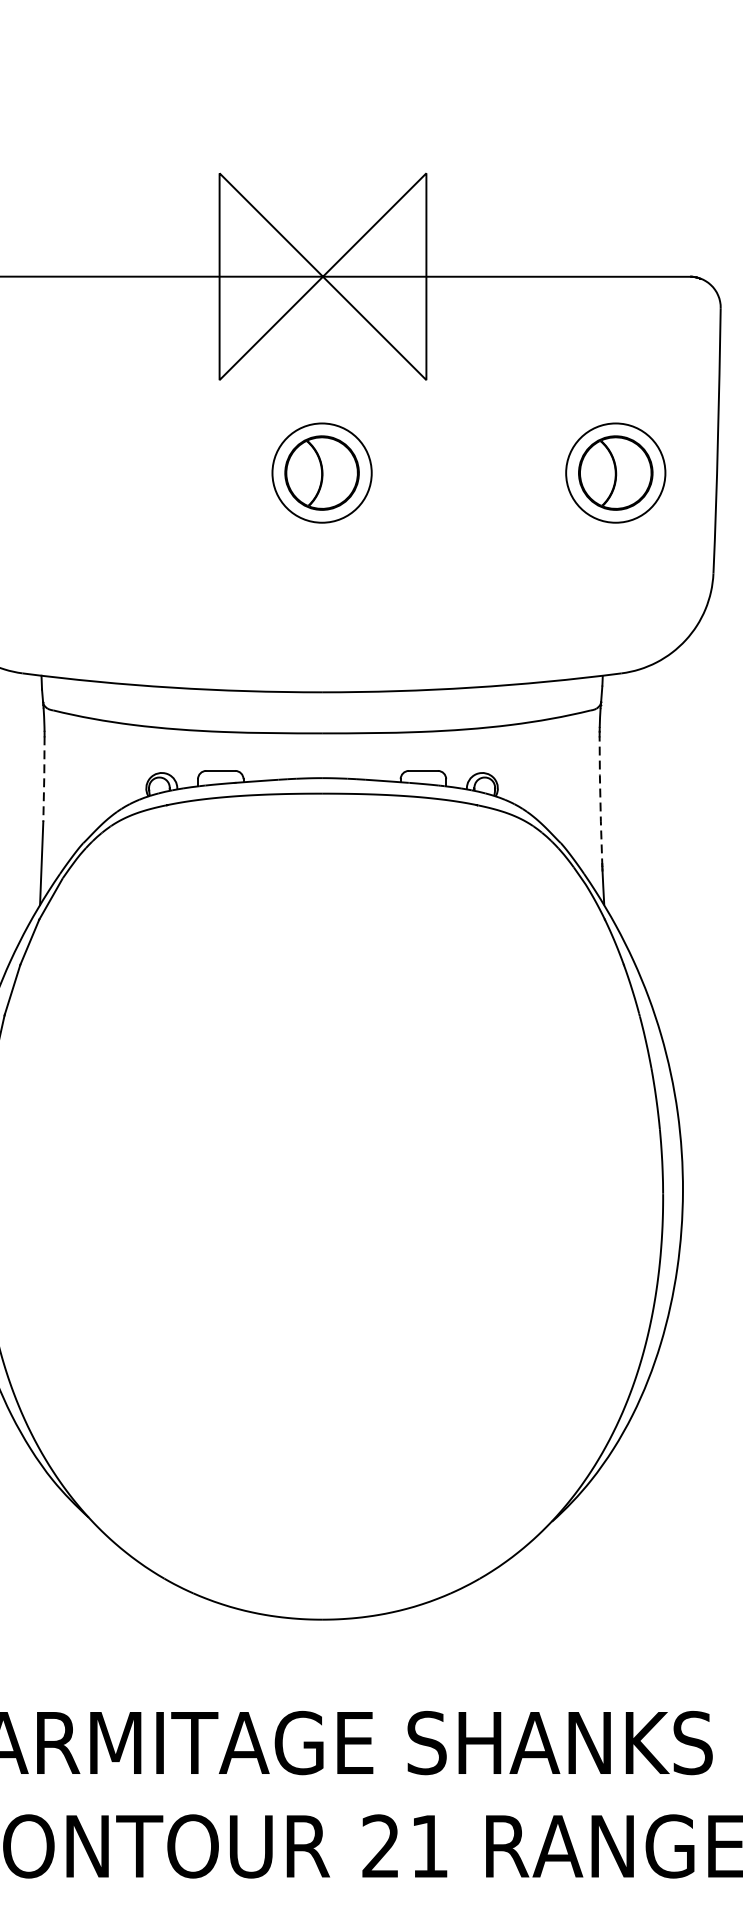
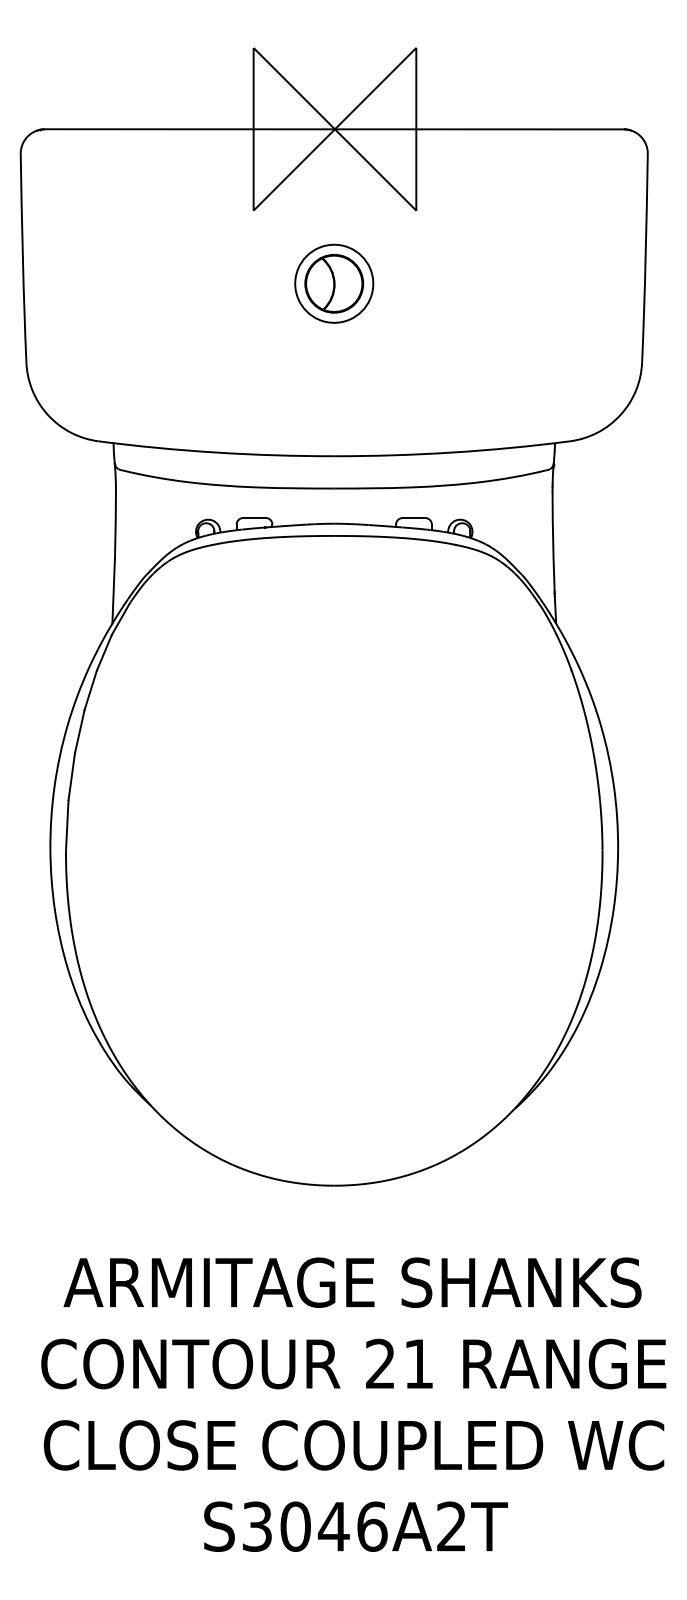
part: (616, 472) -> (565, 283), removed
line: (43, 779) -> (115, 524), dashed -> solid
line: (600, 801) -> (553, 542), dashed -> solid

